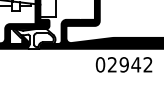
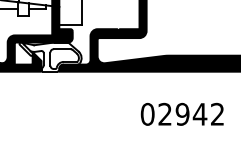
text: (123, 64) -> (181, 113), moved

